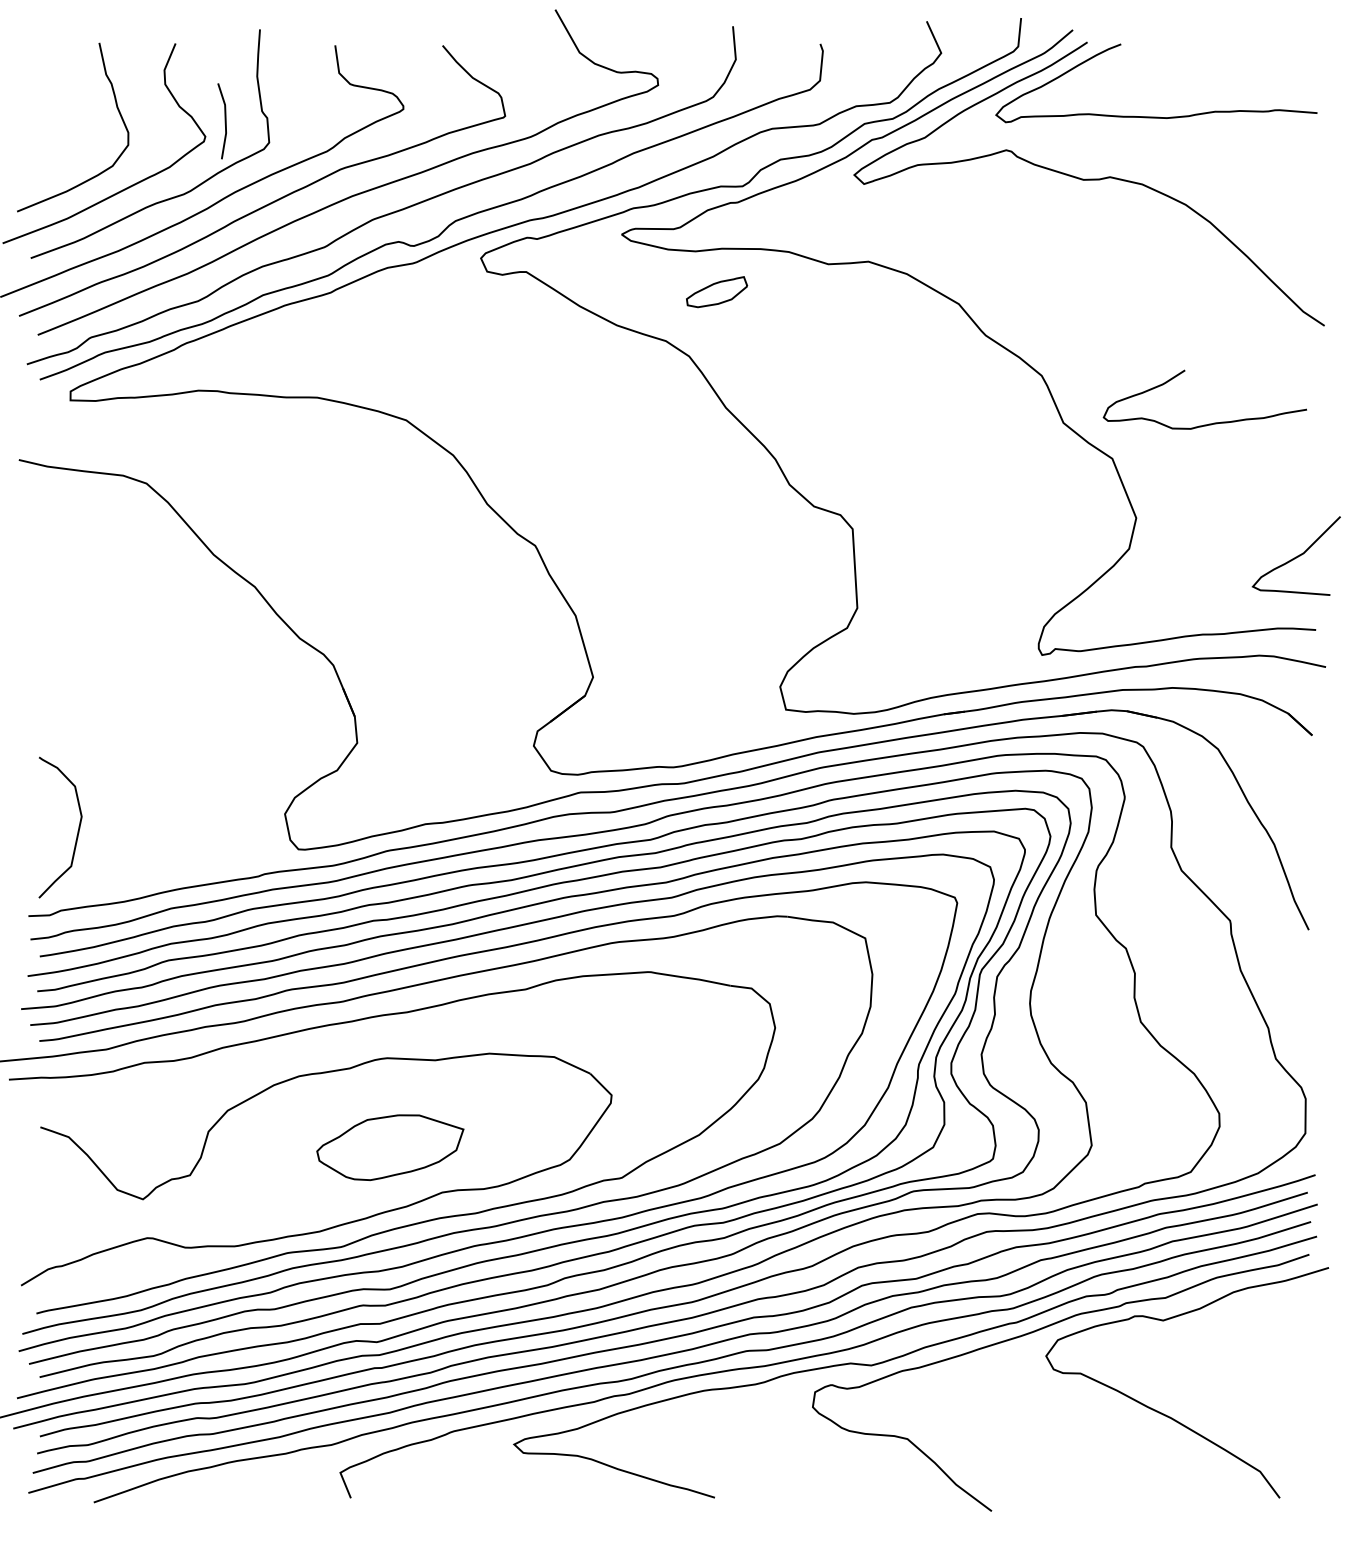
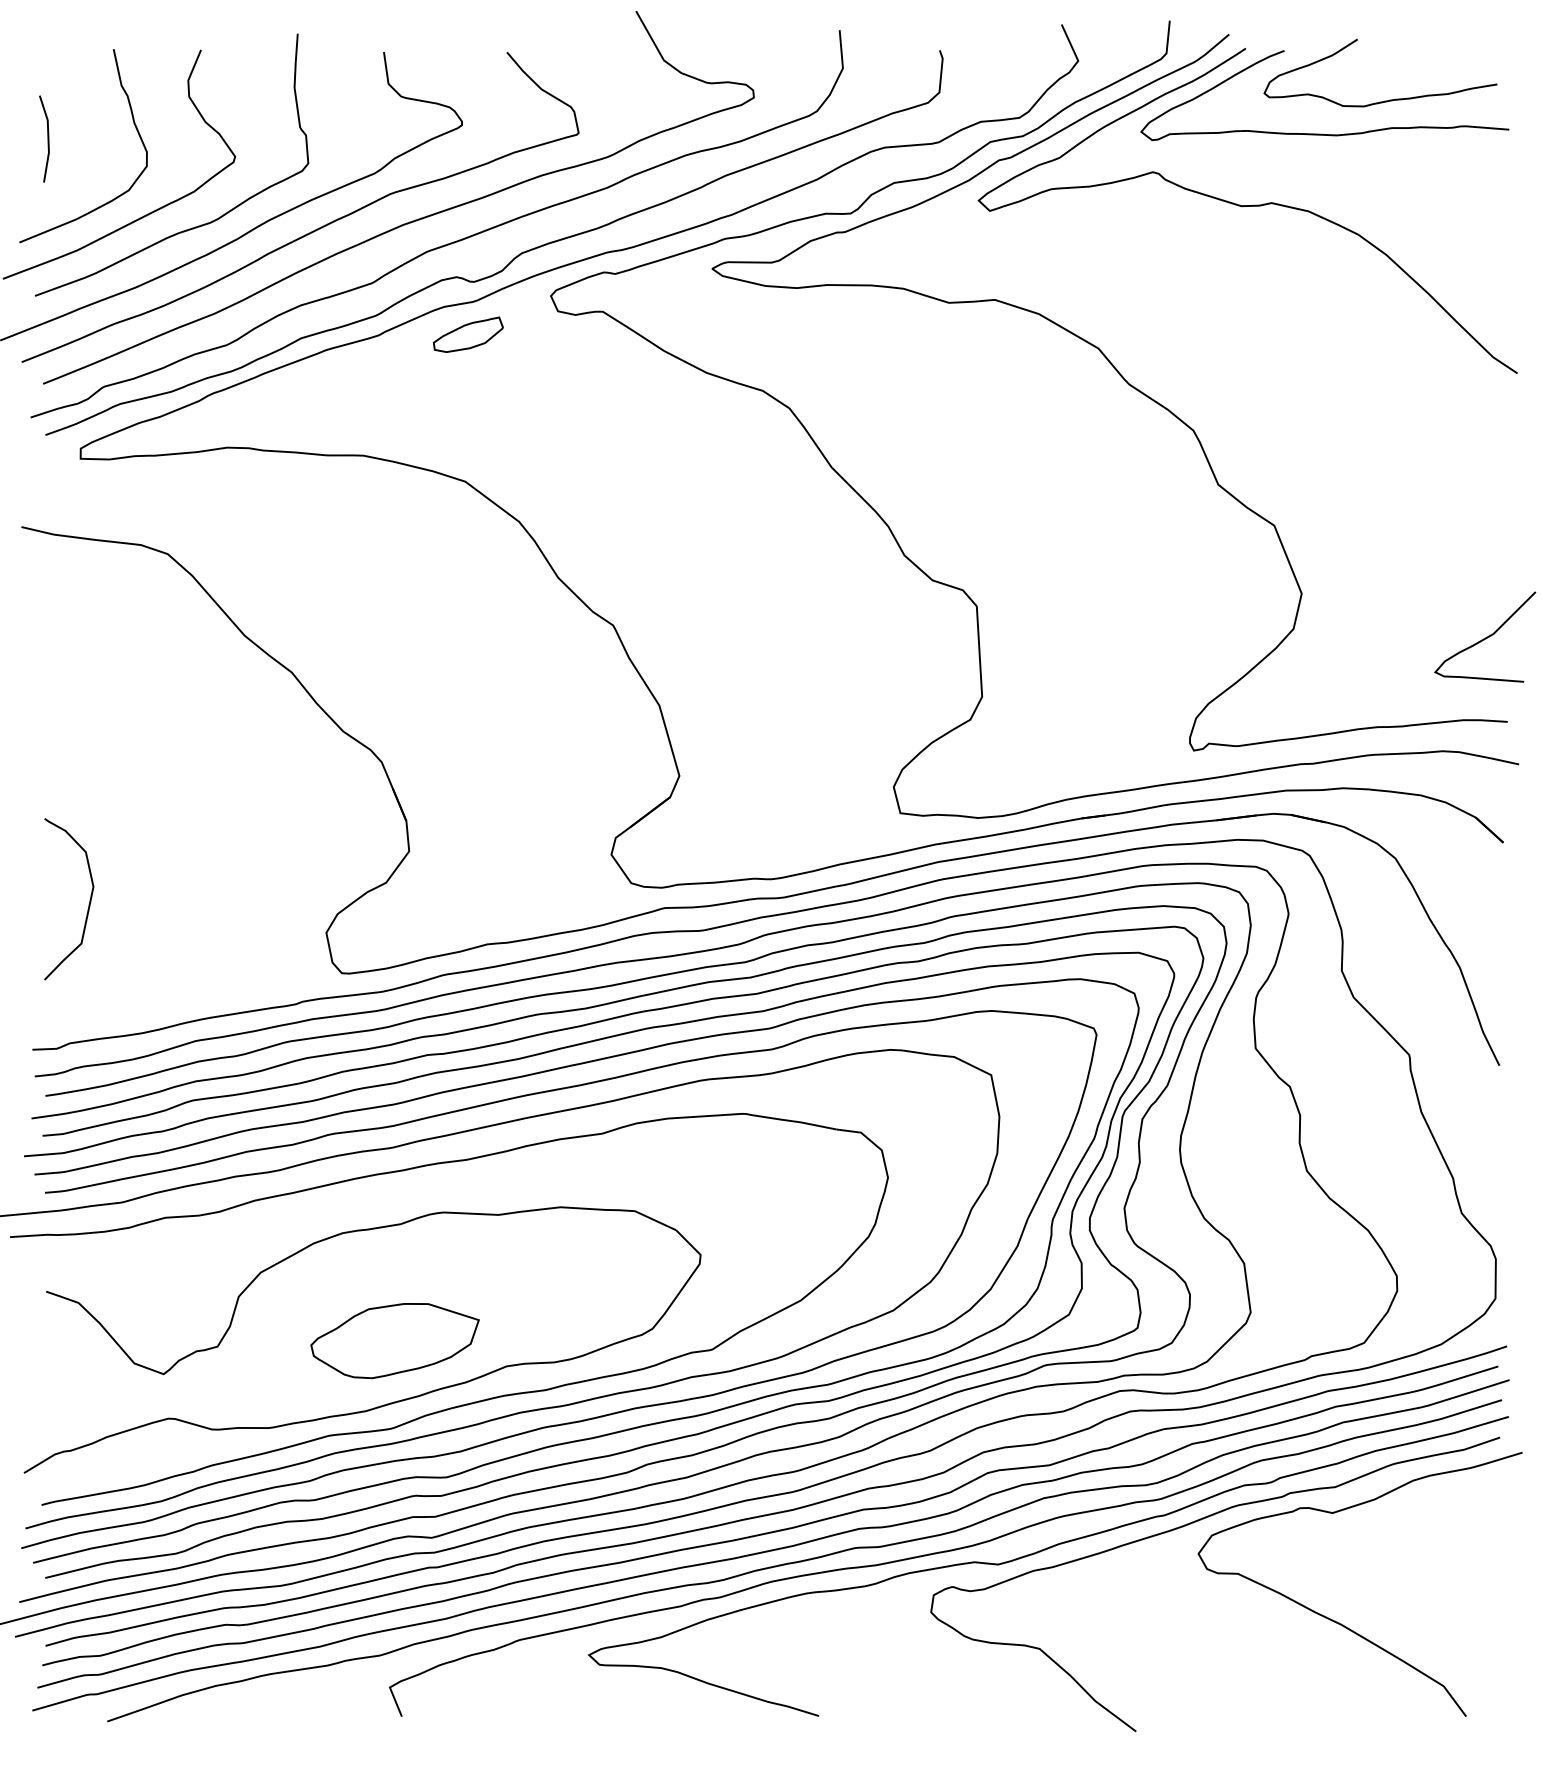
line: (224, 120) -> (47, 138), moved
part: (716, 291) -> (467, 334), moved
curve: (1208, 423) -> (1384, 100), moved
curve: (77, 832) -> (88, 904), moved
part: (389, 1148) -> (394, 1341), moved

